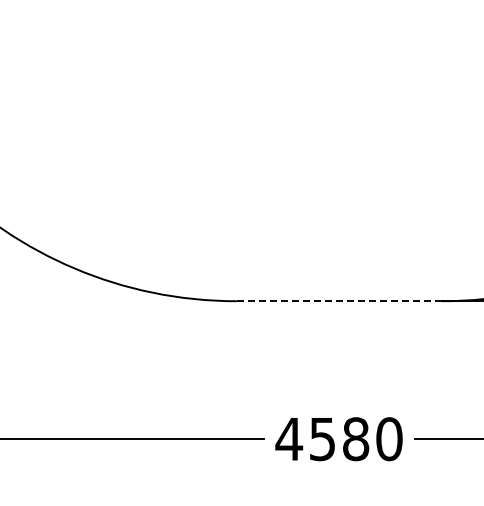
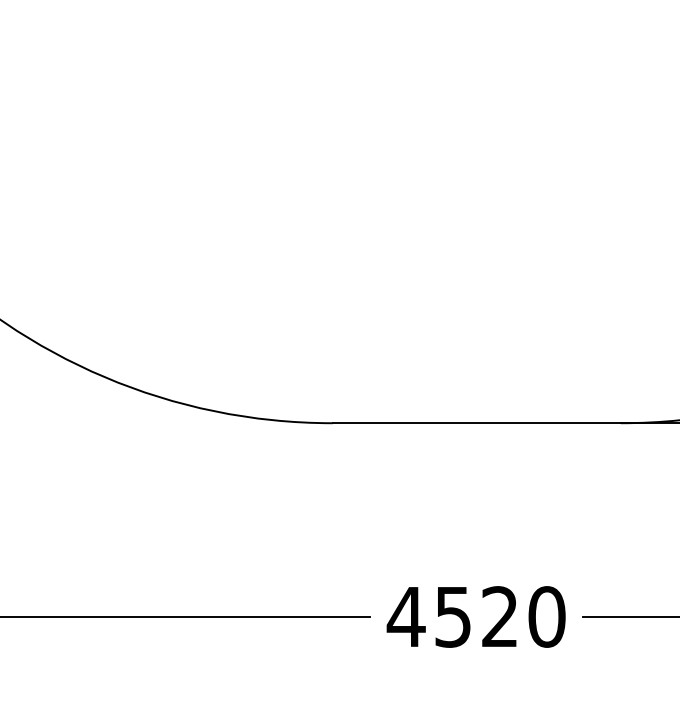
line: (339, 301) -> (476, 423), dashed -> solid
text: (356, 439) -> (500, 617), 4580 -> 4520

